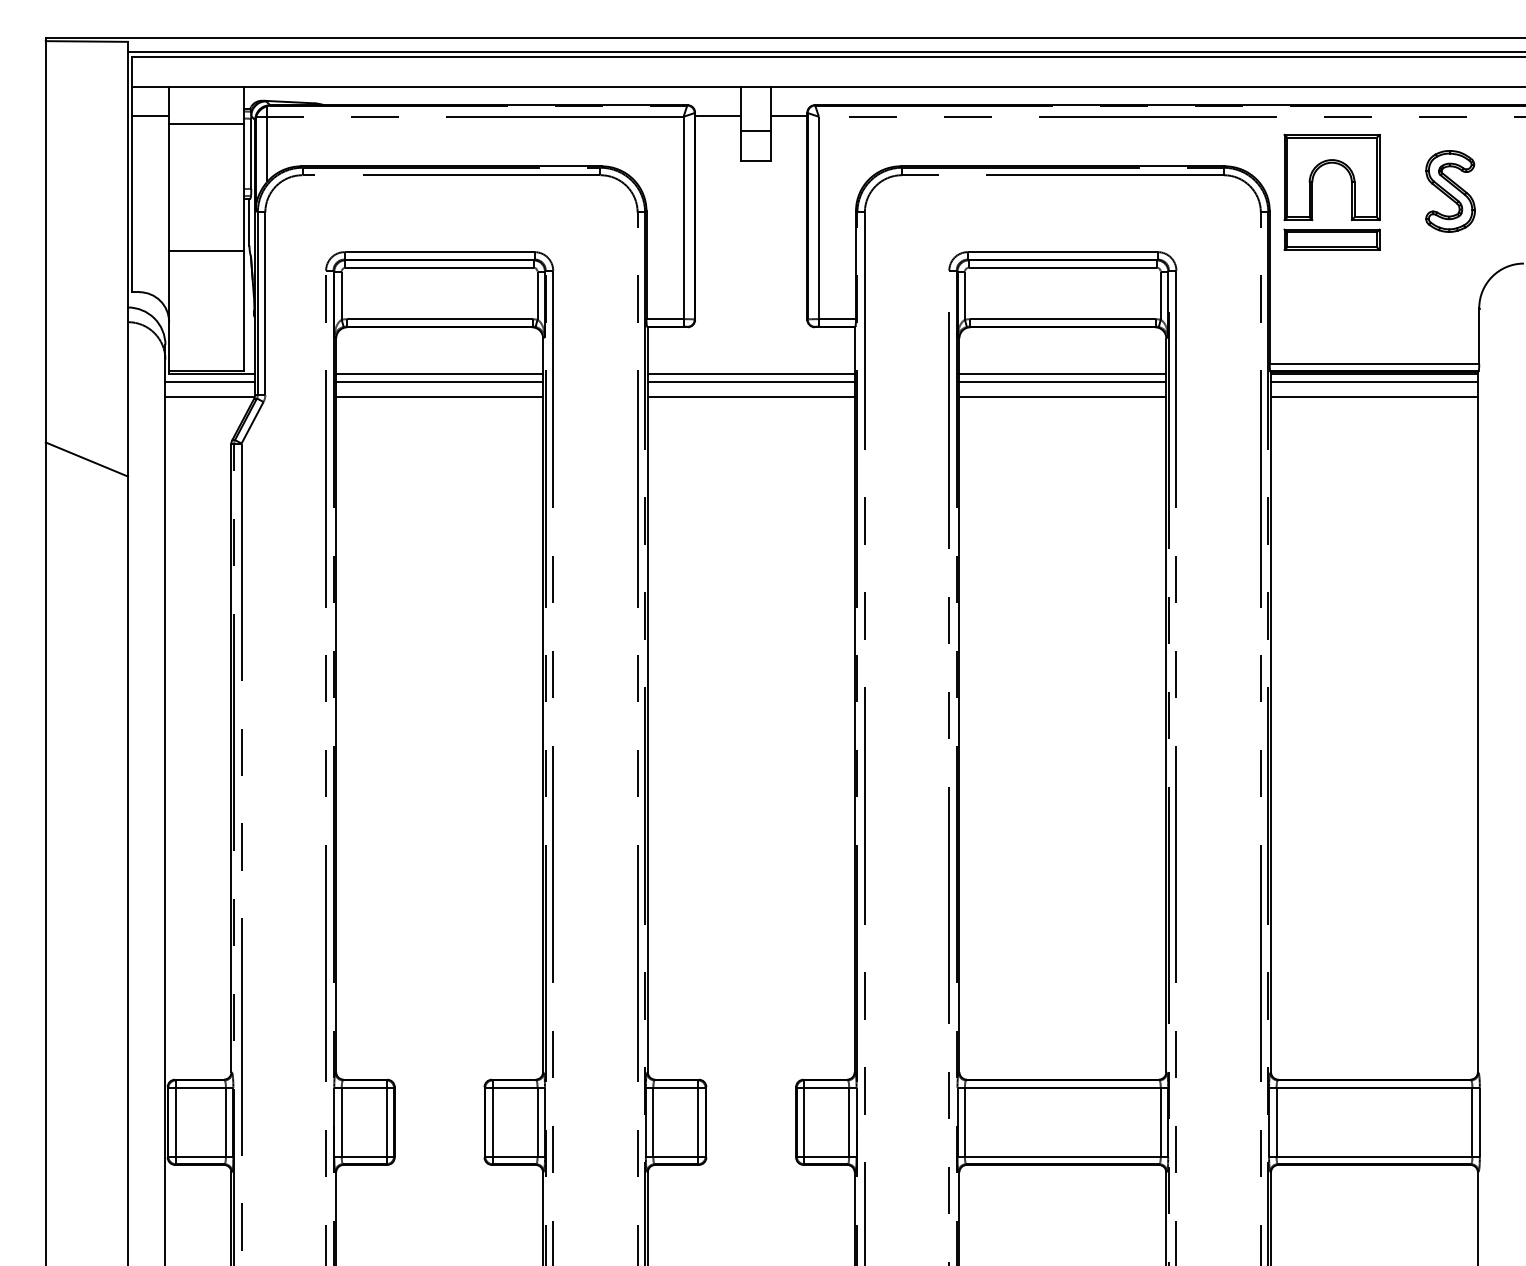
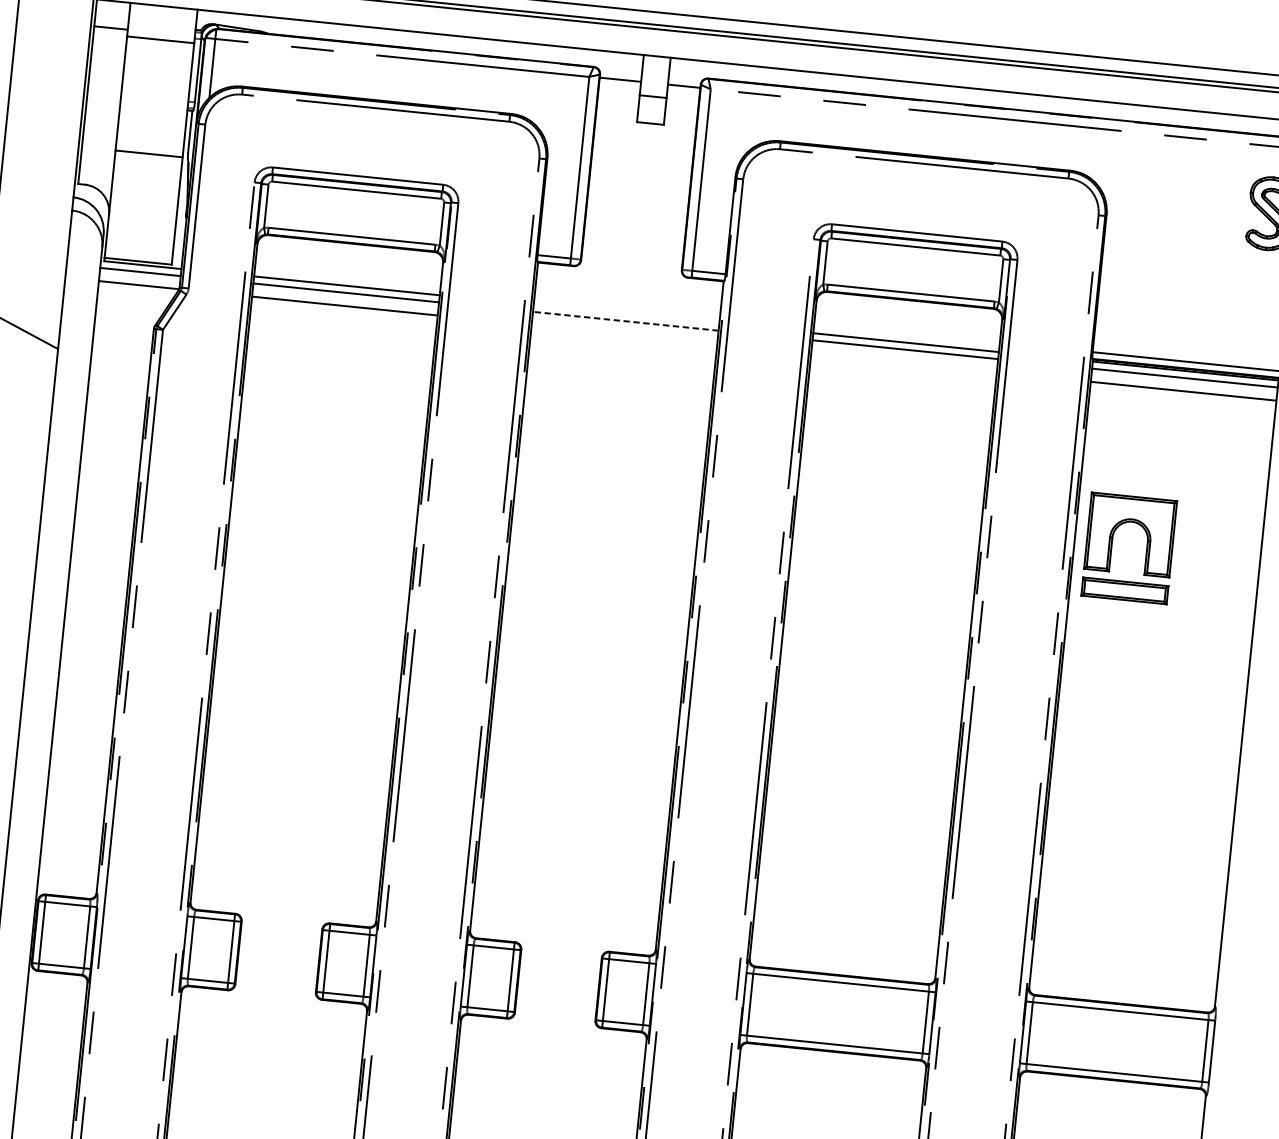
part: (1312, 191) -> (1111, 545), moved
line: (750, 374) -> (625, 314), removed
line: (750, 382) -> (625, 321), solid -> dashed
line: (750, 396) -> (623, 333), removed
line: (1062, 396) -> (903, 362), removed

